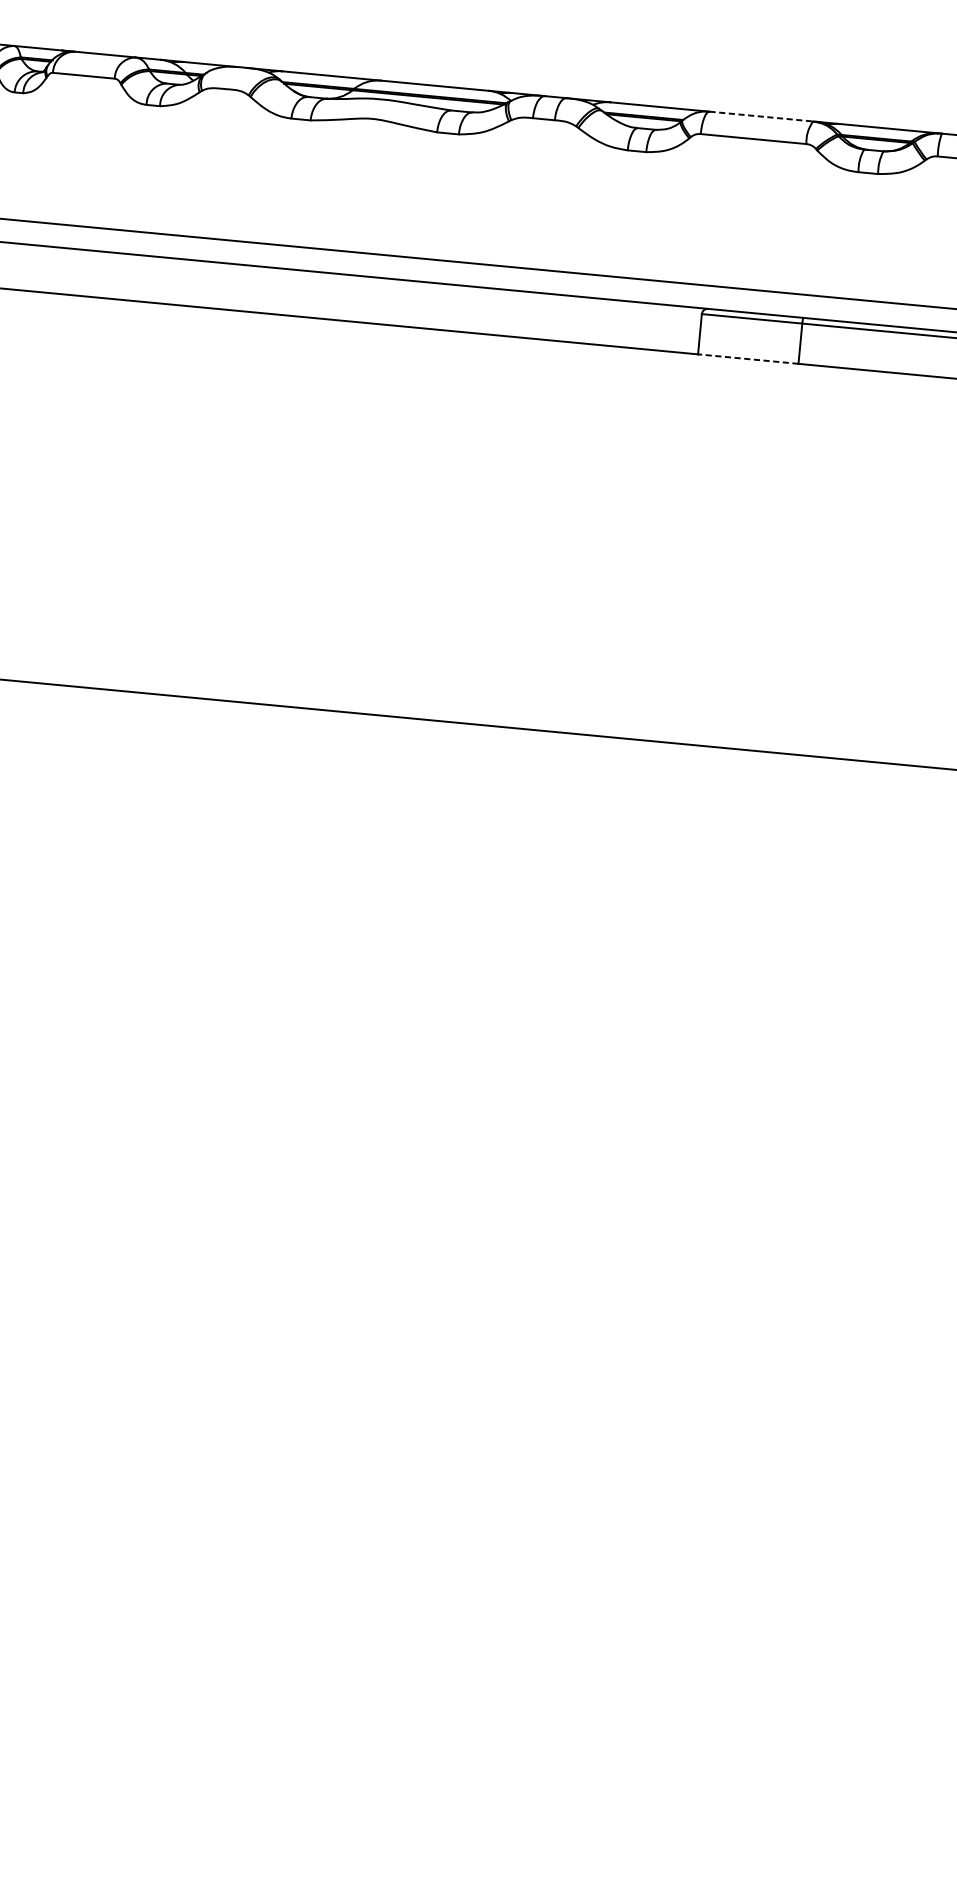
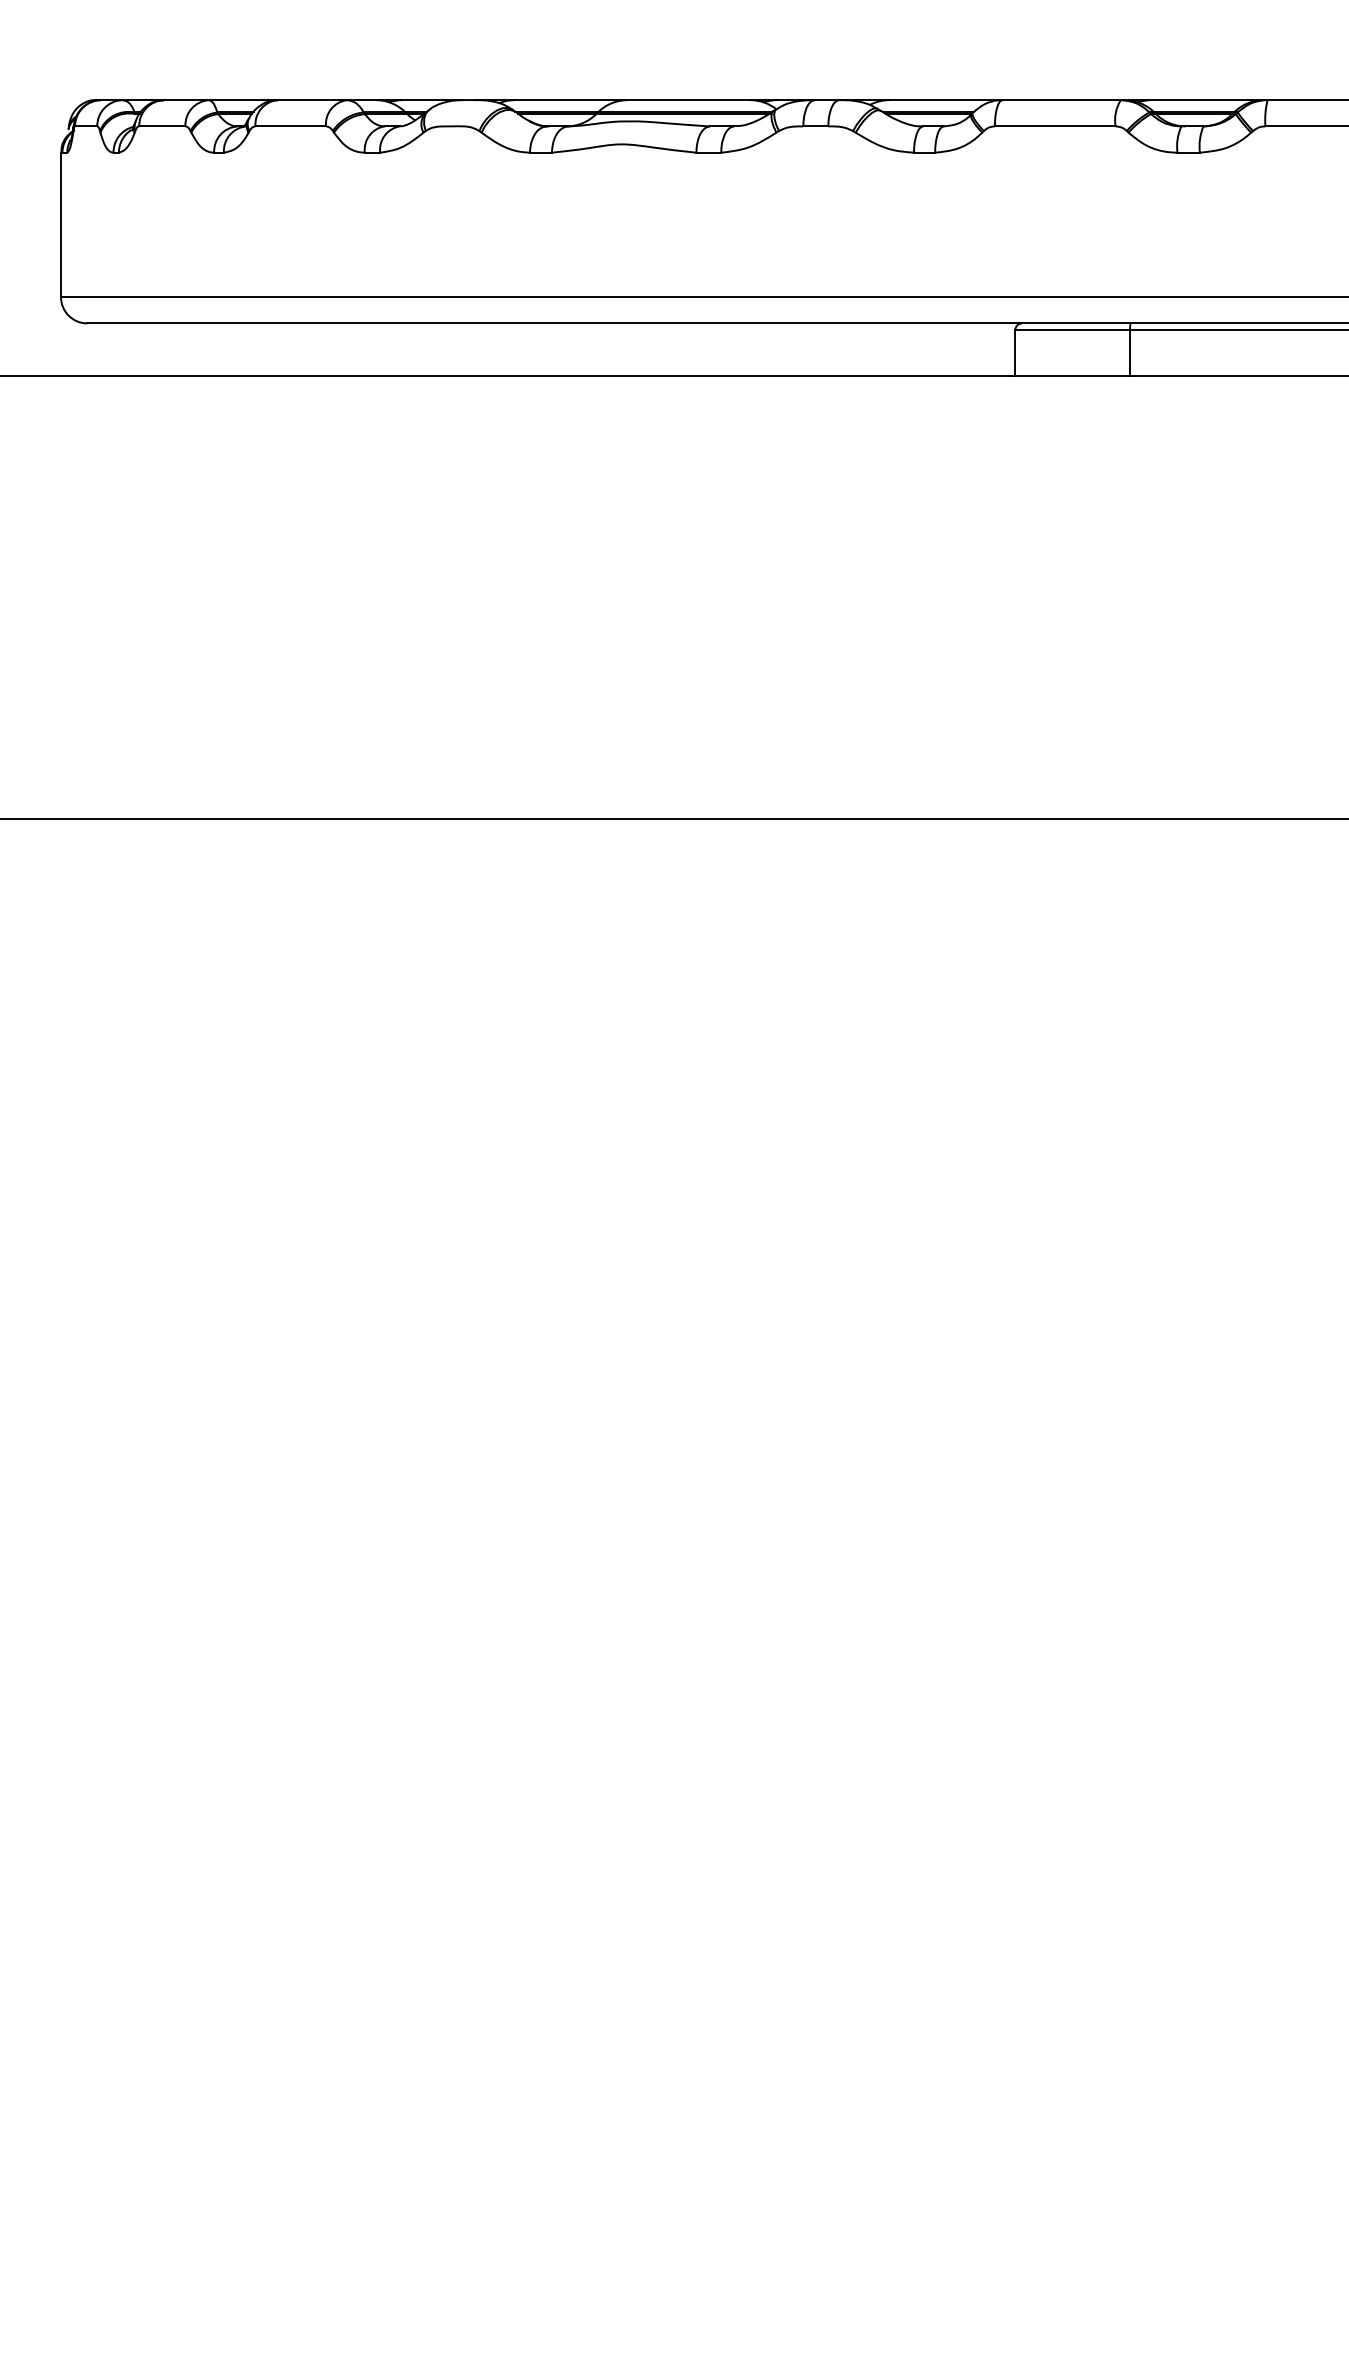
line: (762, 116) -> (1062, 100), dashed -> solid
line: (748, 358) -> (1072, 375), dashed -> solid

